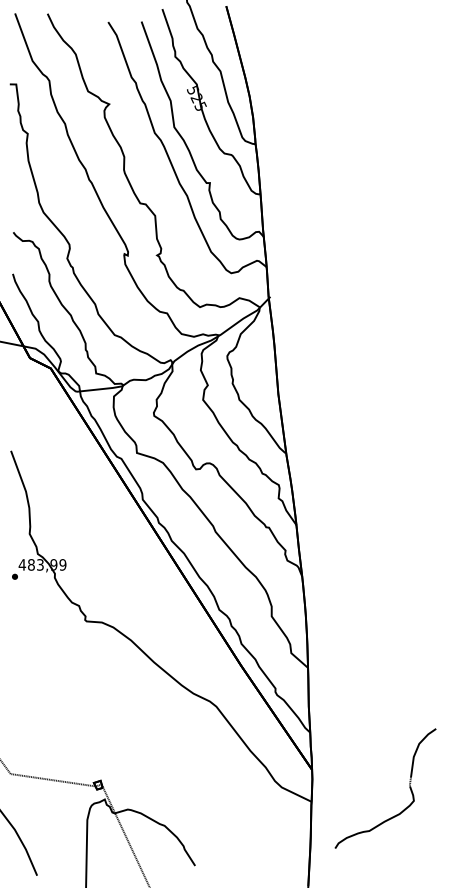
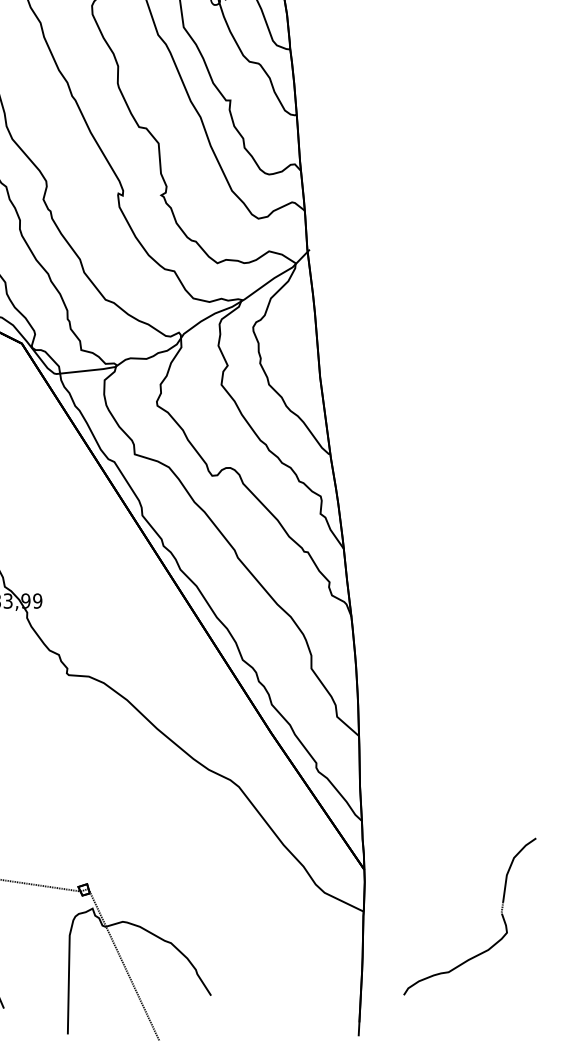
part: (409, 788) -> (501, 916), moved

